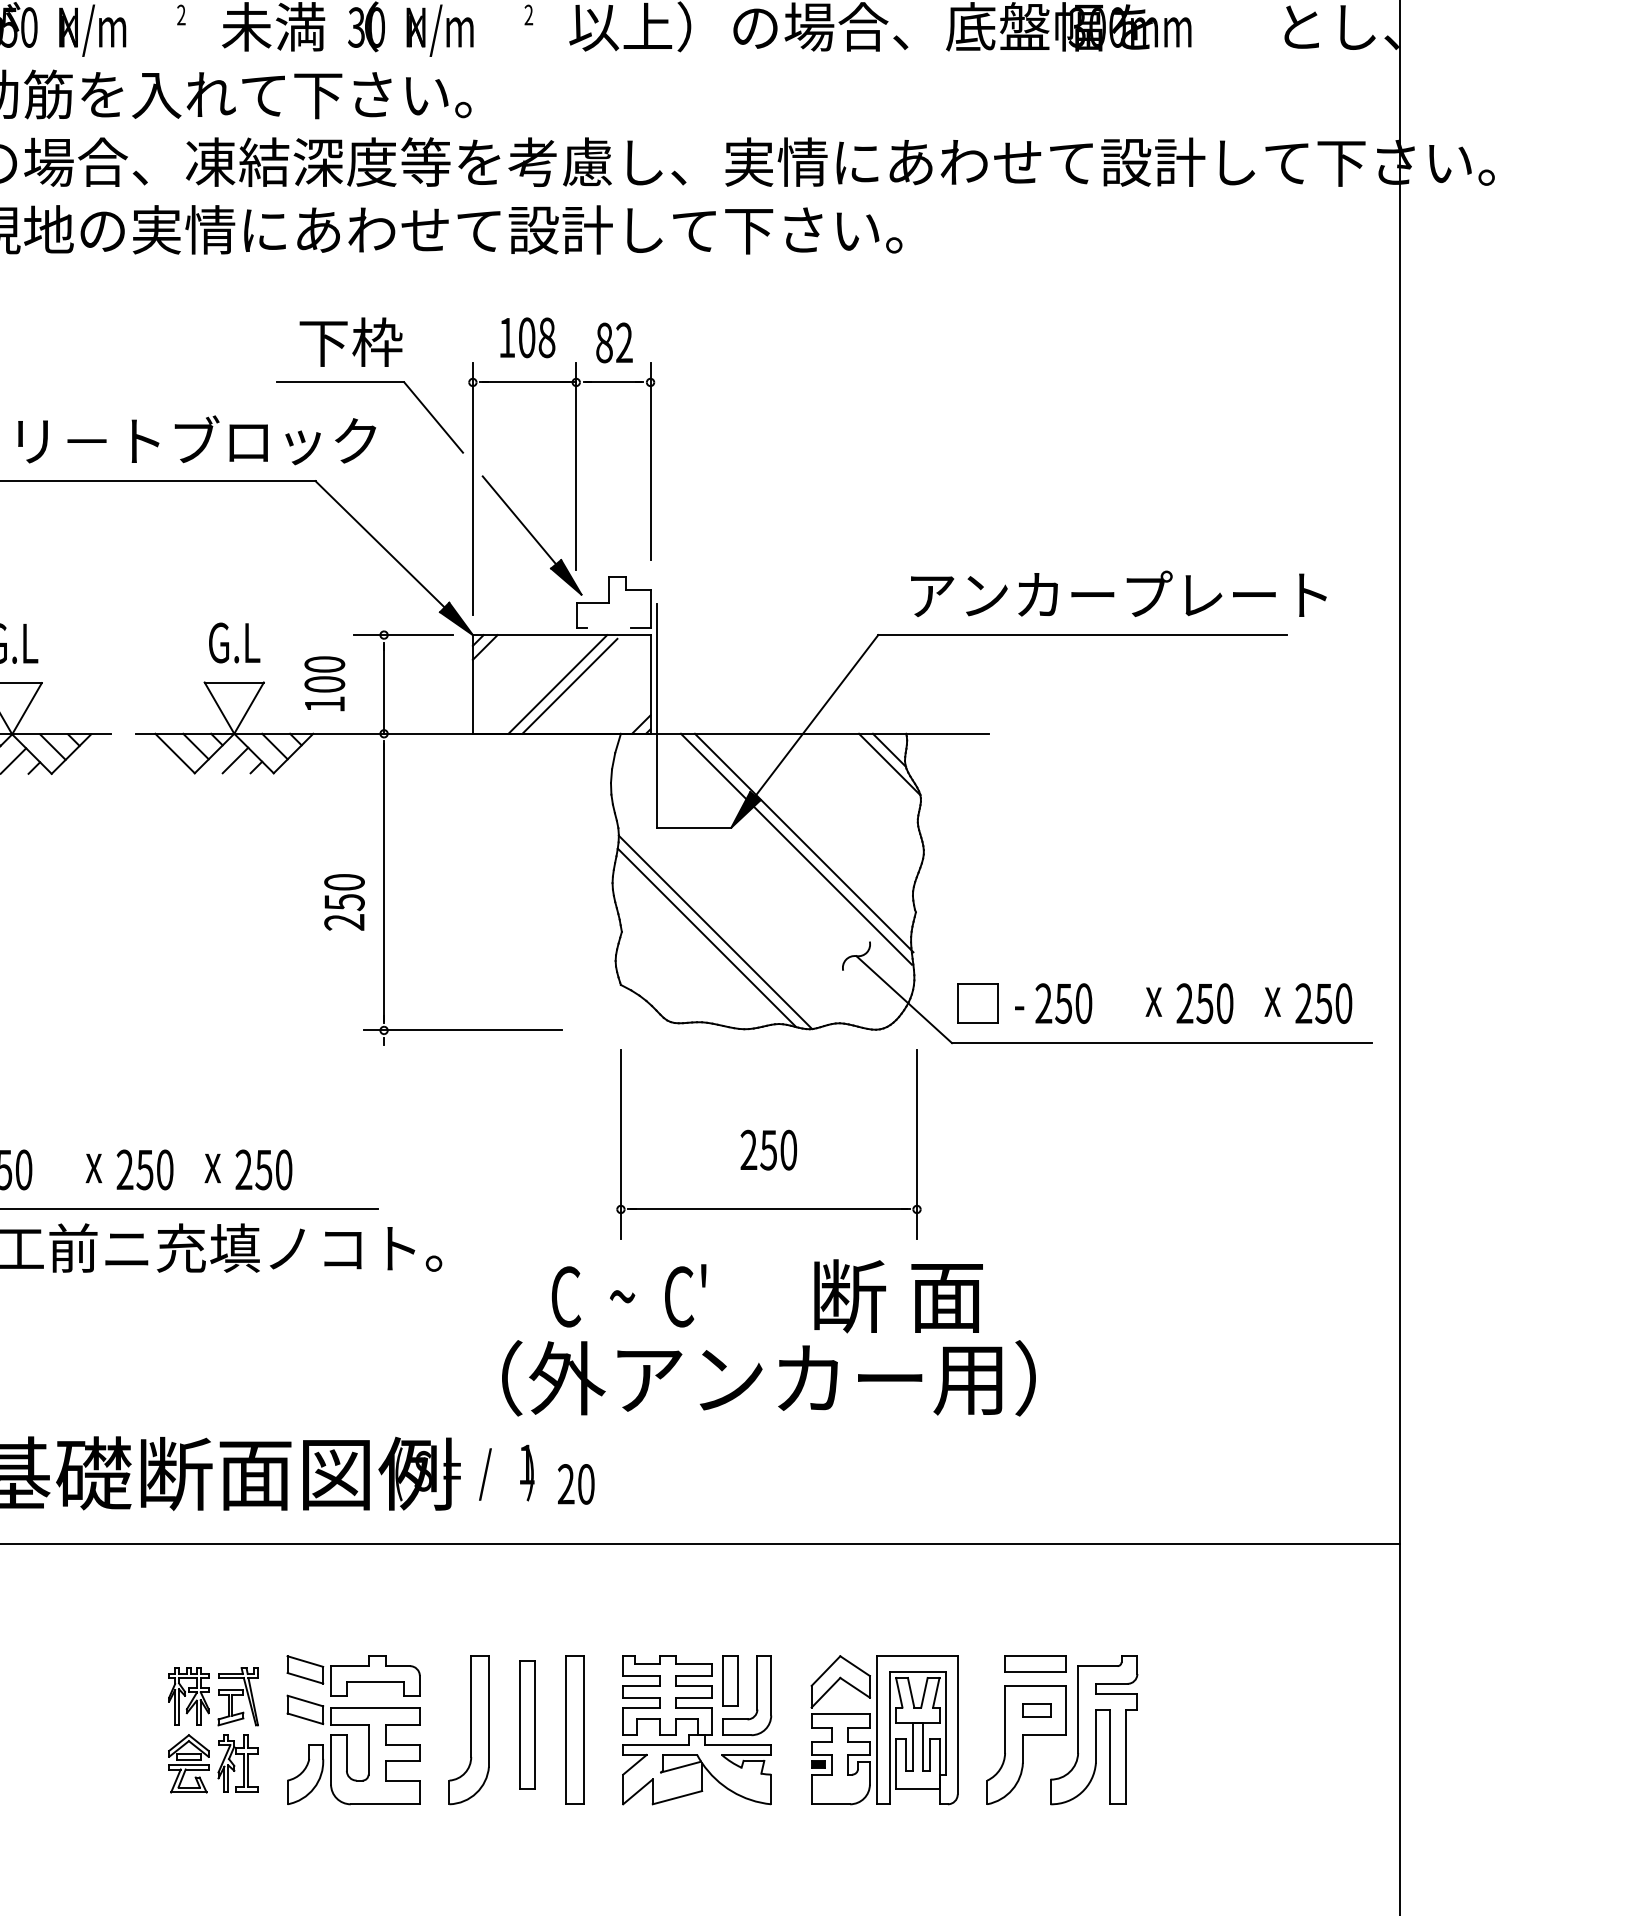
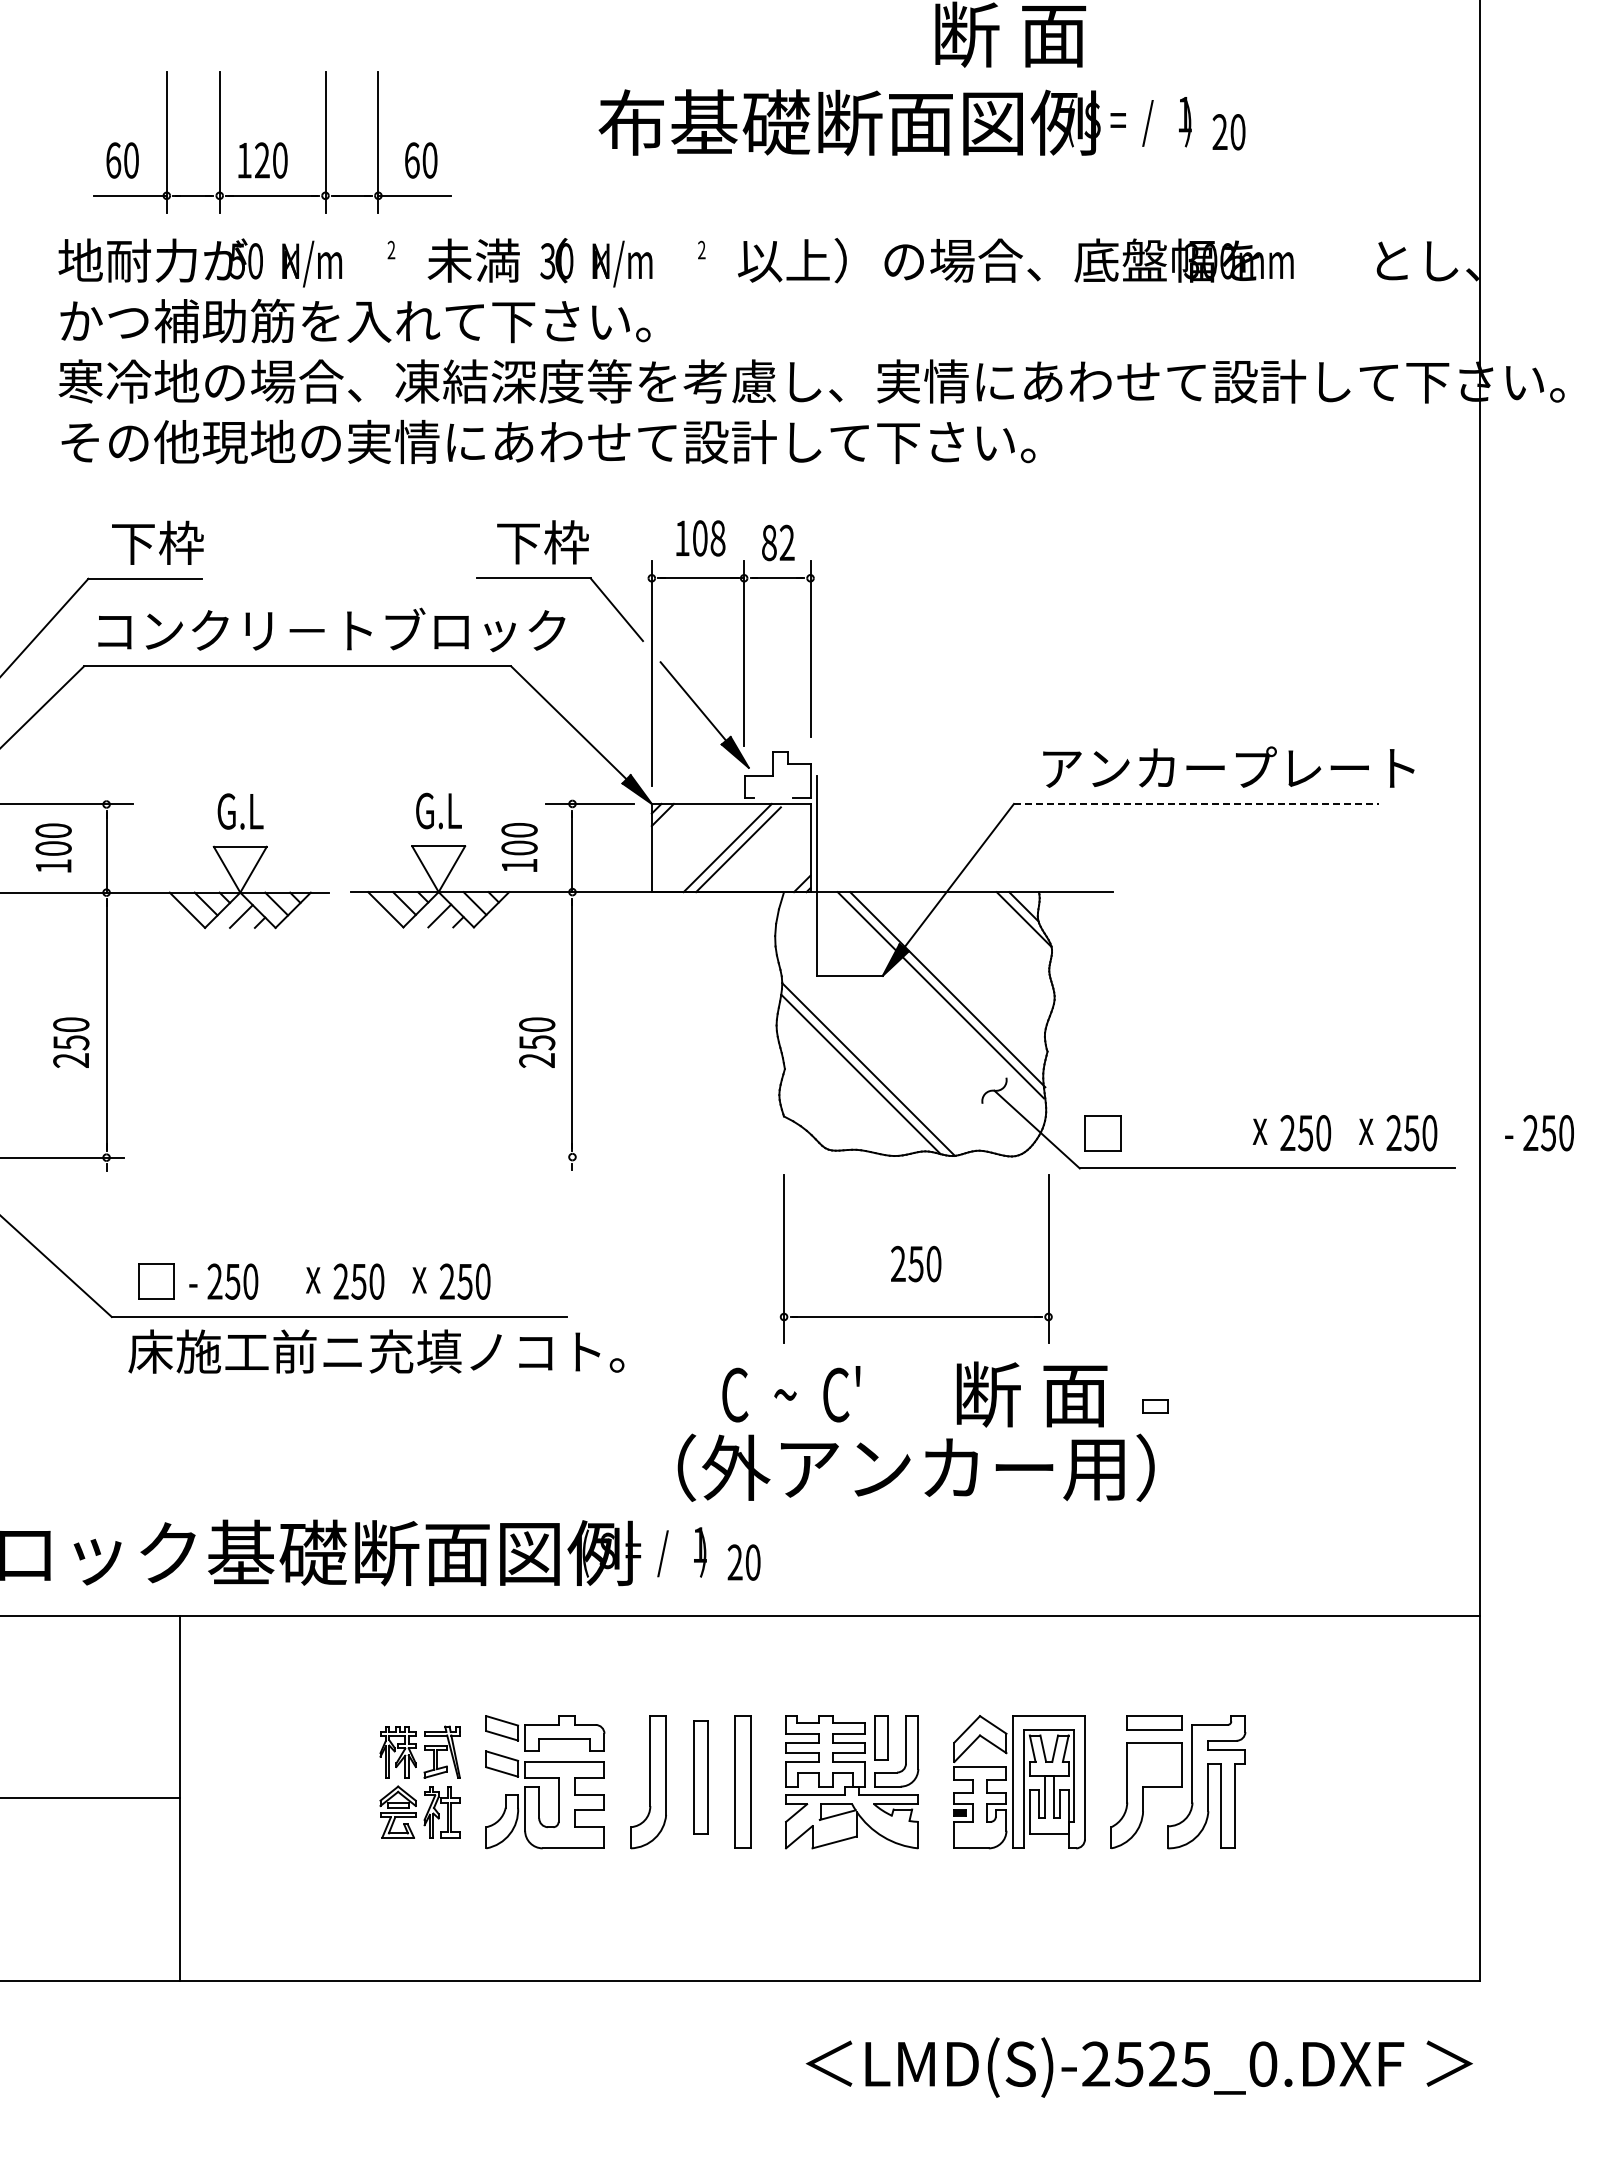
line: (1082, 634) -> (1196, 803), solid -> dashed
text: (1053, 1004) -> (1539, 1133), moved
line: (462, 1030) -> (642, 1157), removed
part: (1036, 1710) -> (1155, 1406), moved

